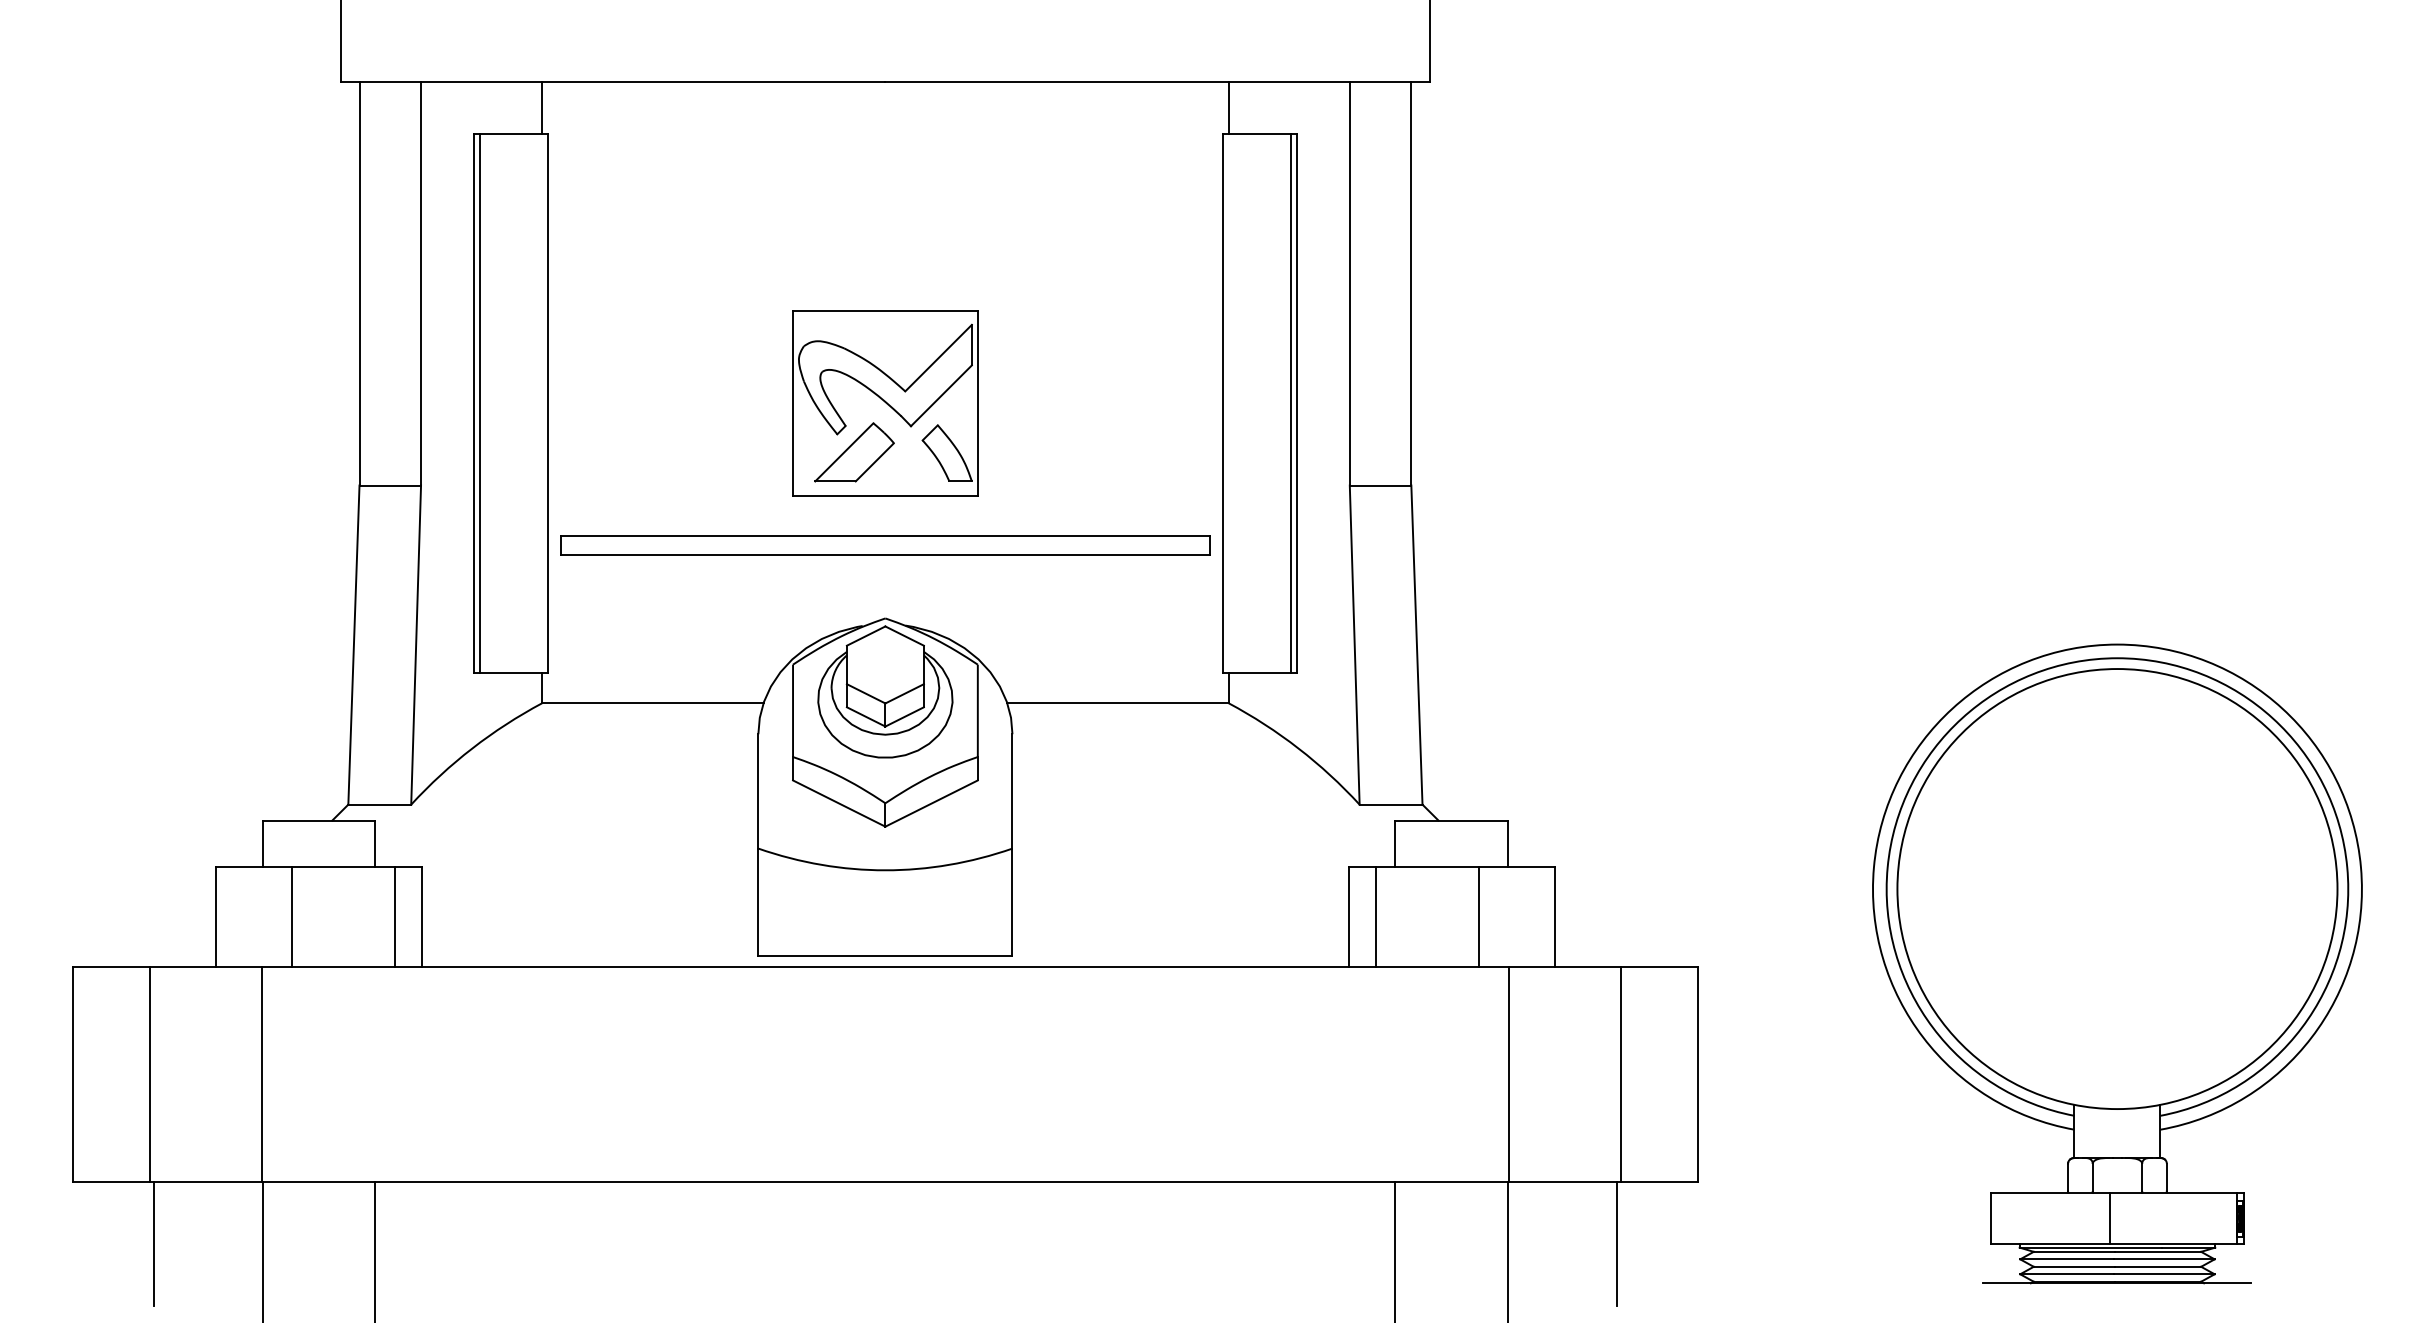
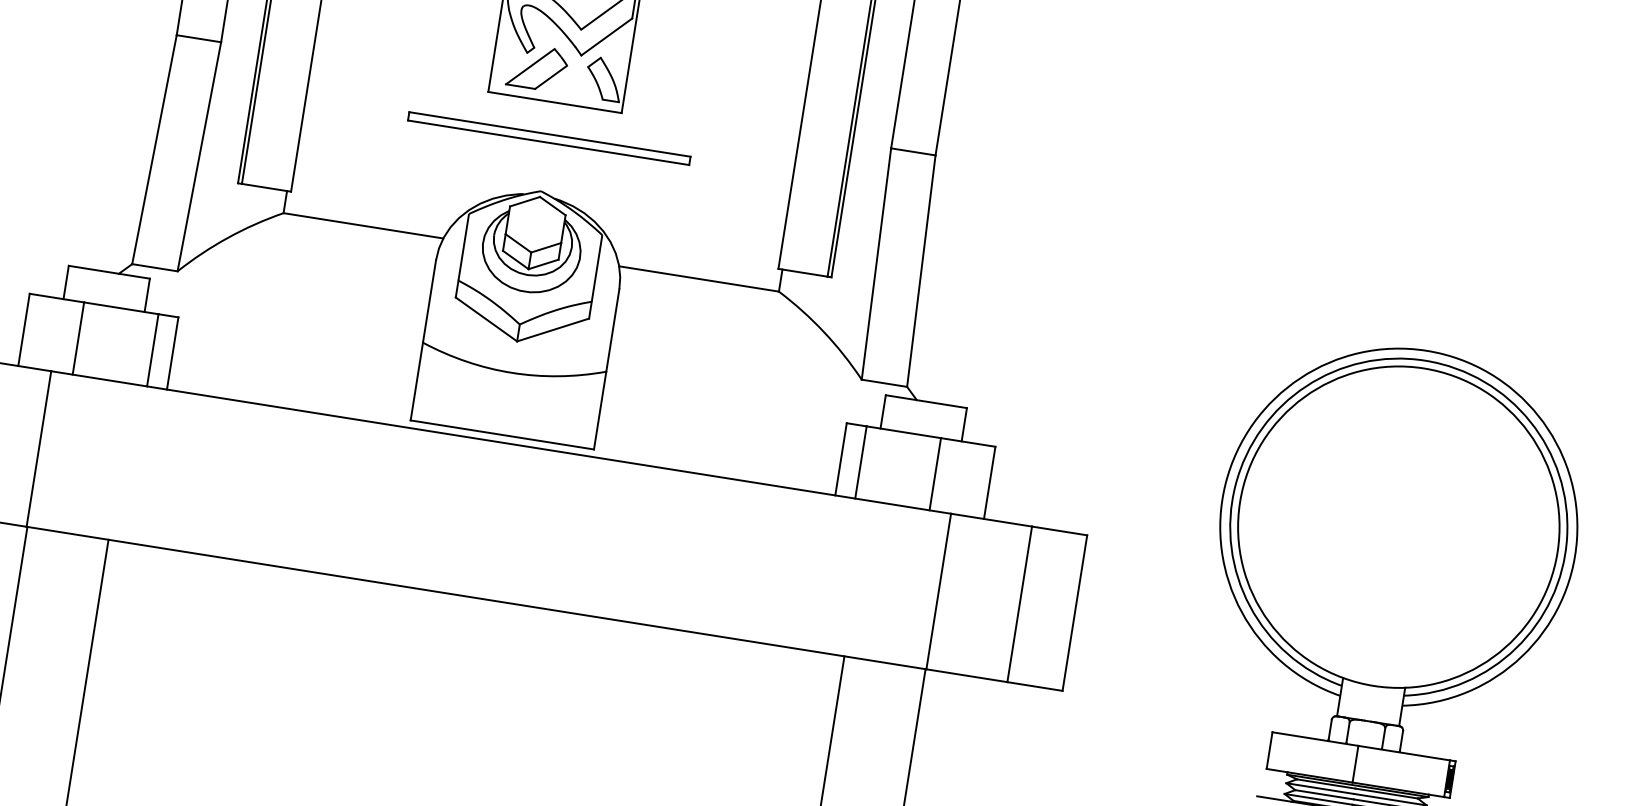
part: (885, 545) -> (549, 138), size x0.6
line: (1616, 1243) -> (996, 725), removed

